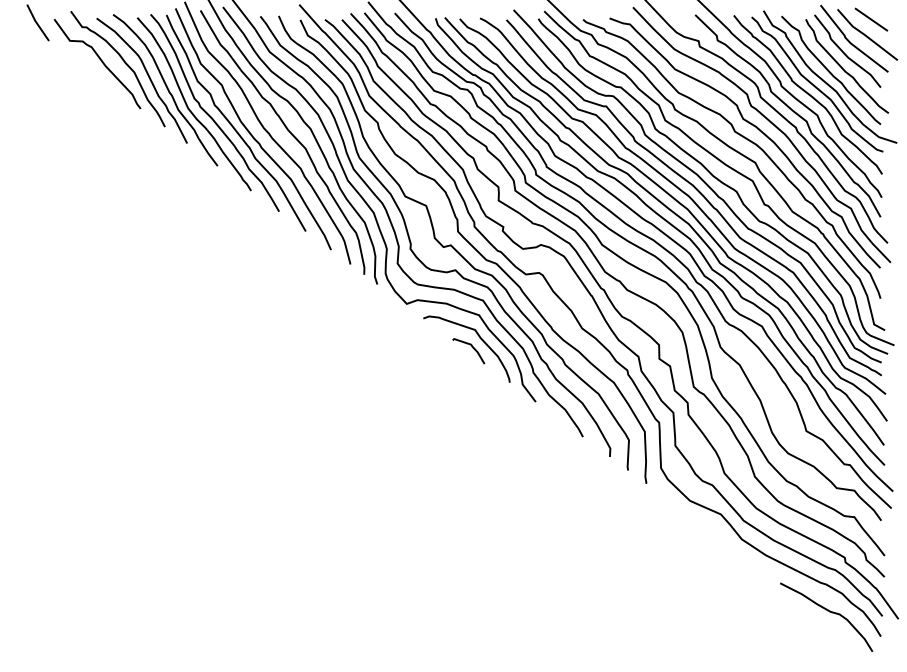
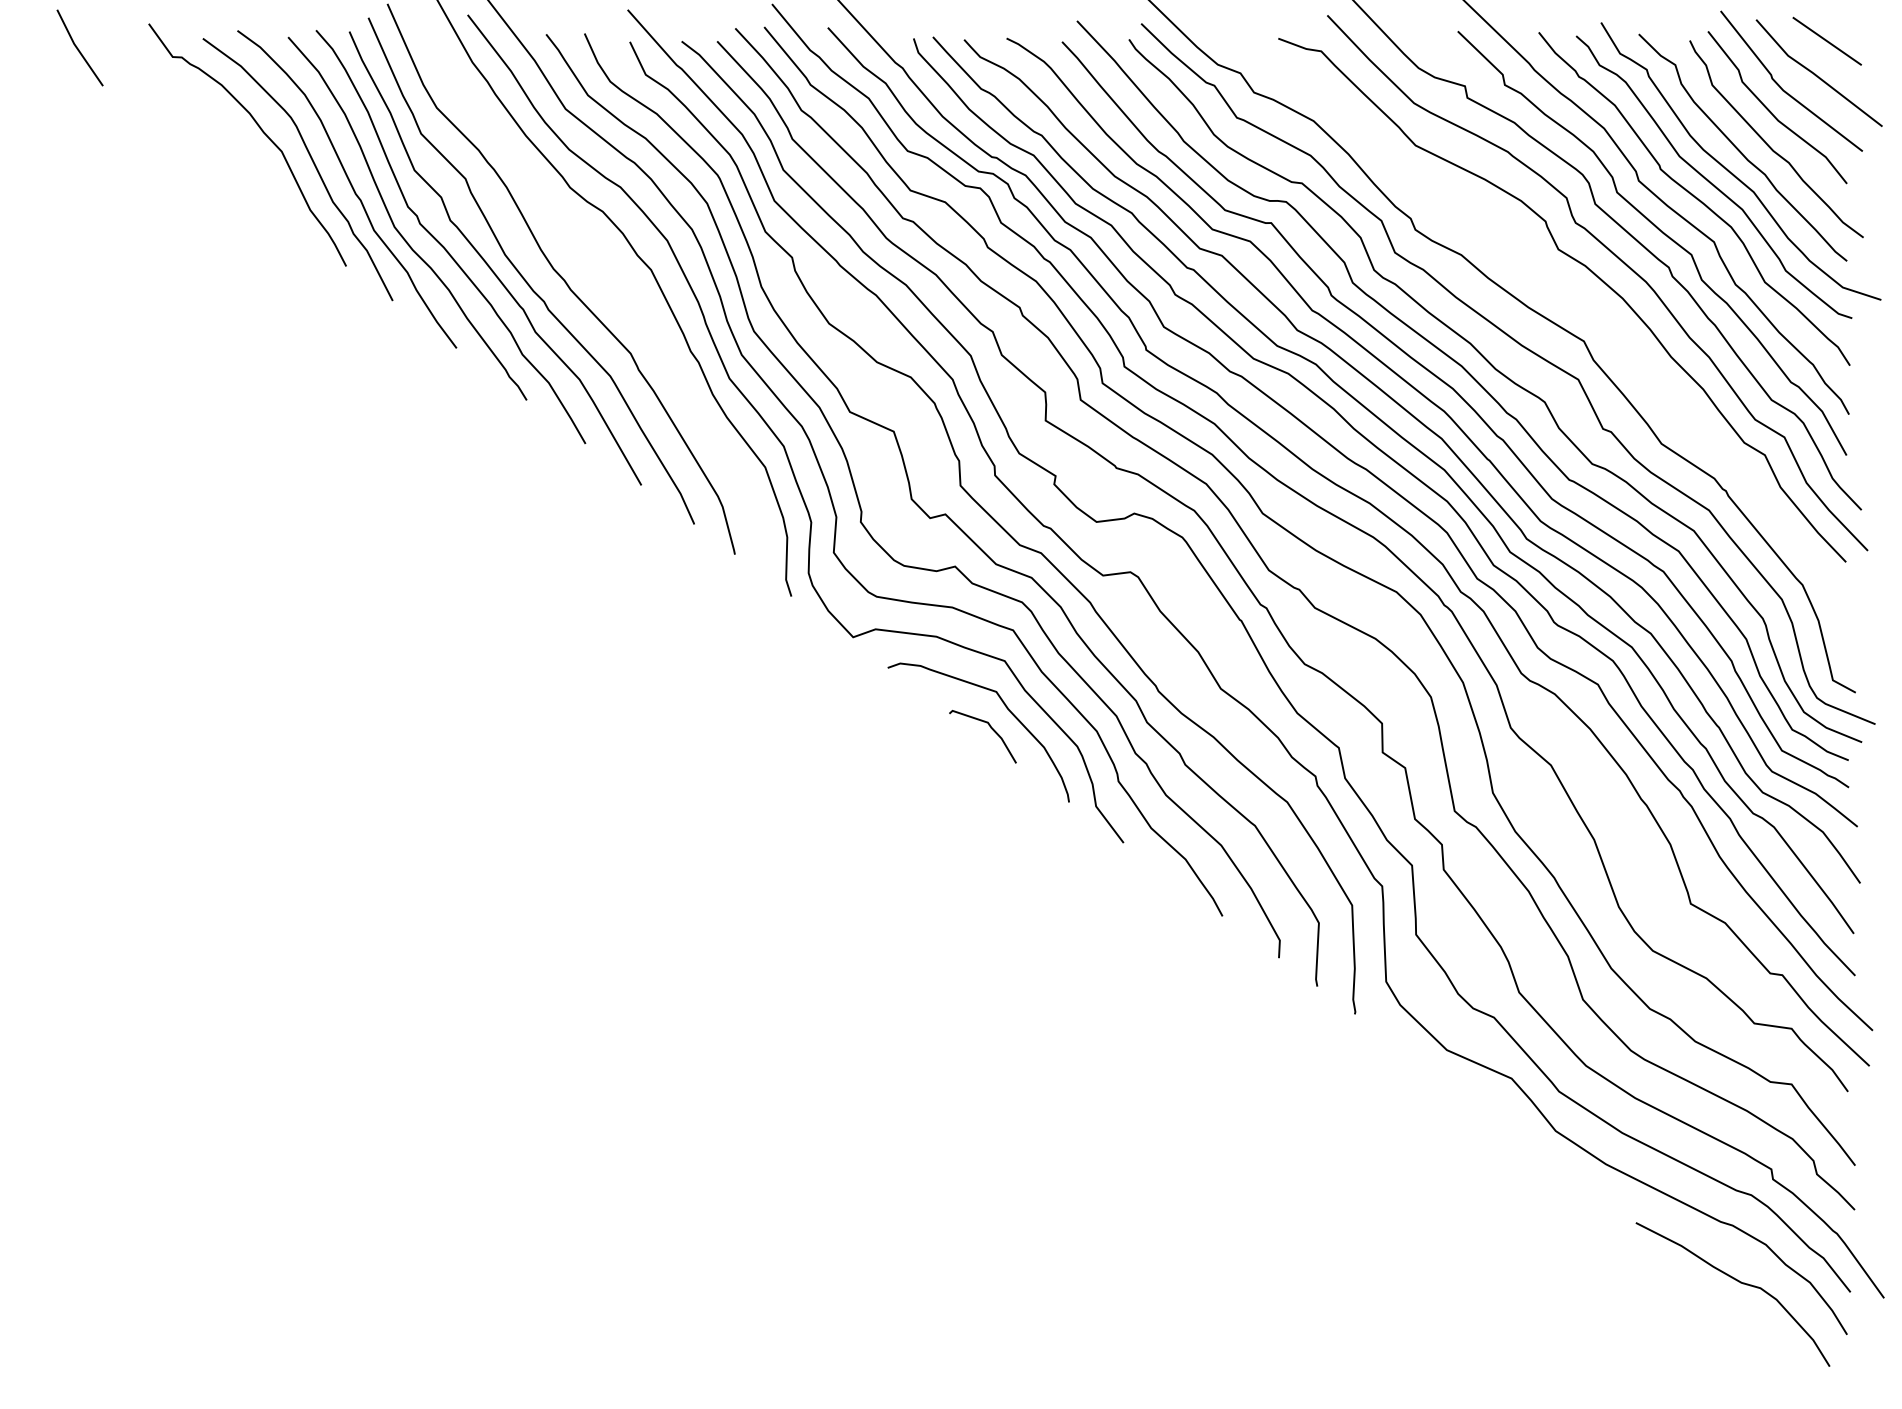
curve: (101, 62) -> (212, 131), removed
curve: (290, 134) -> (609, 282), removed
curve: (745, 139) -> (1563, 292), removed

